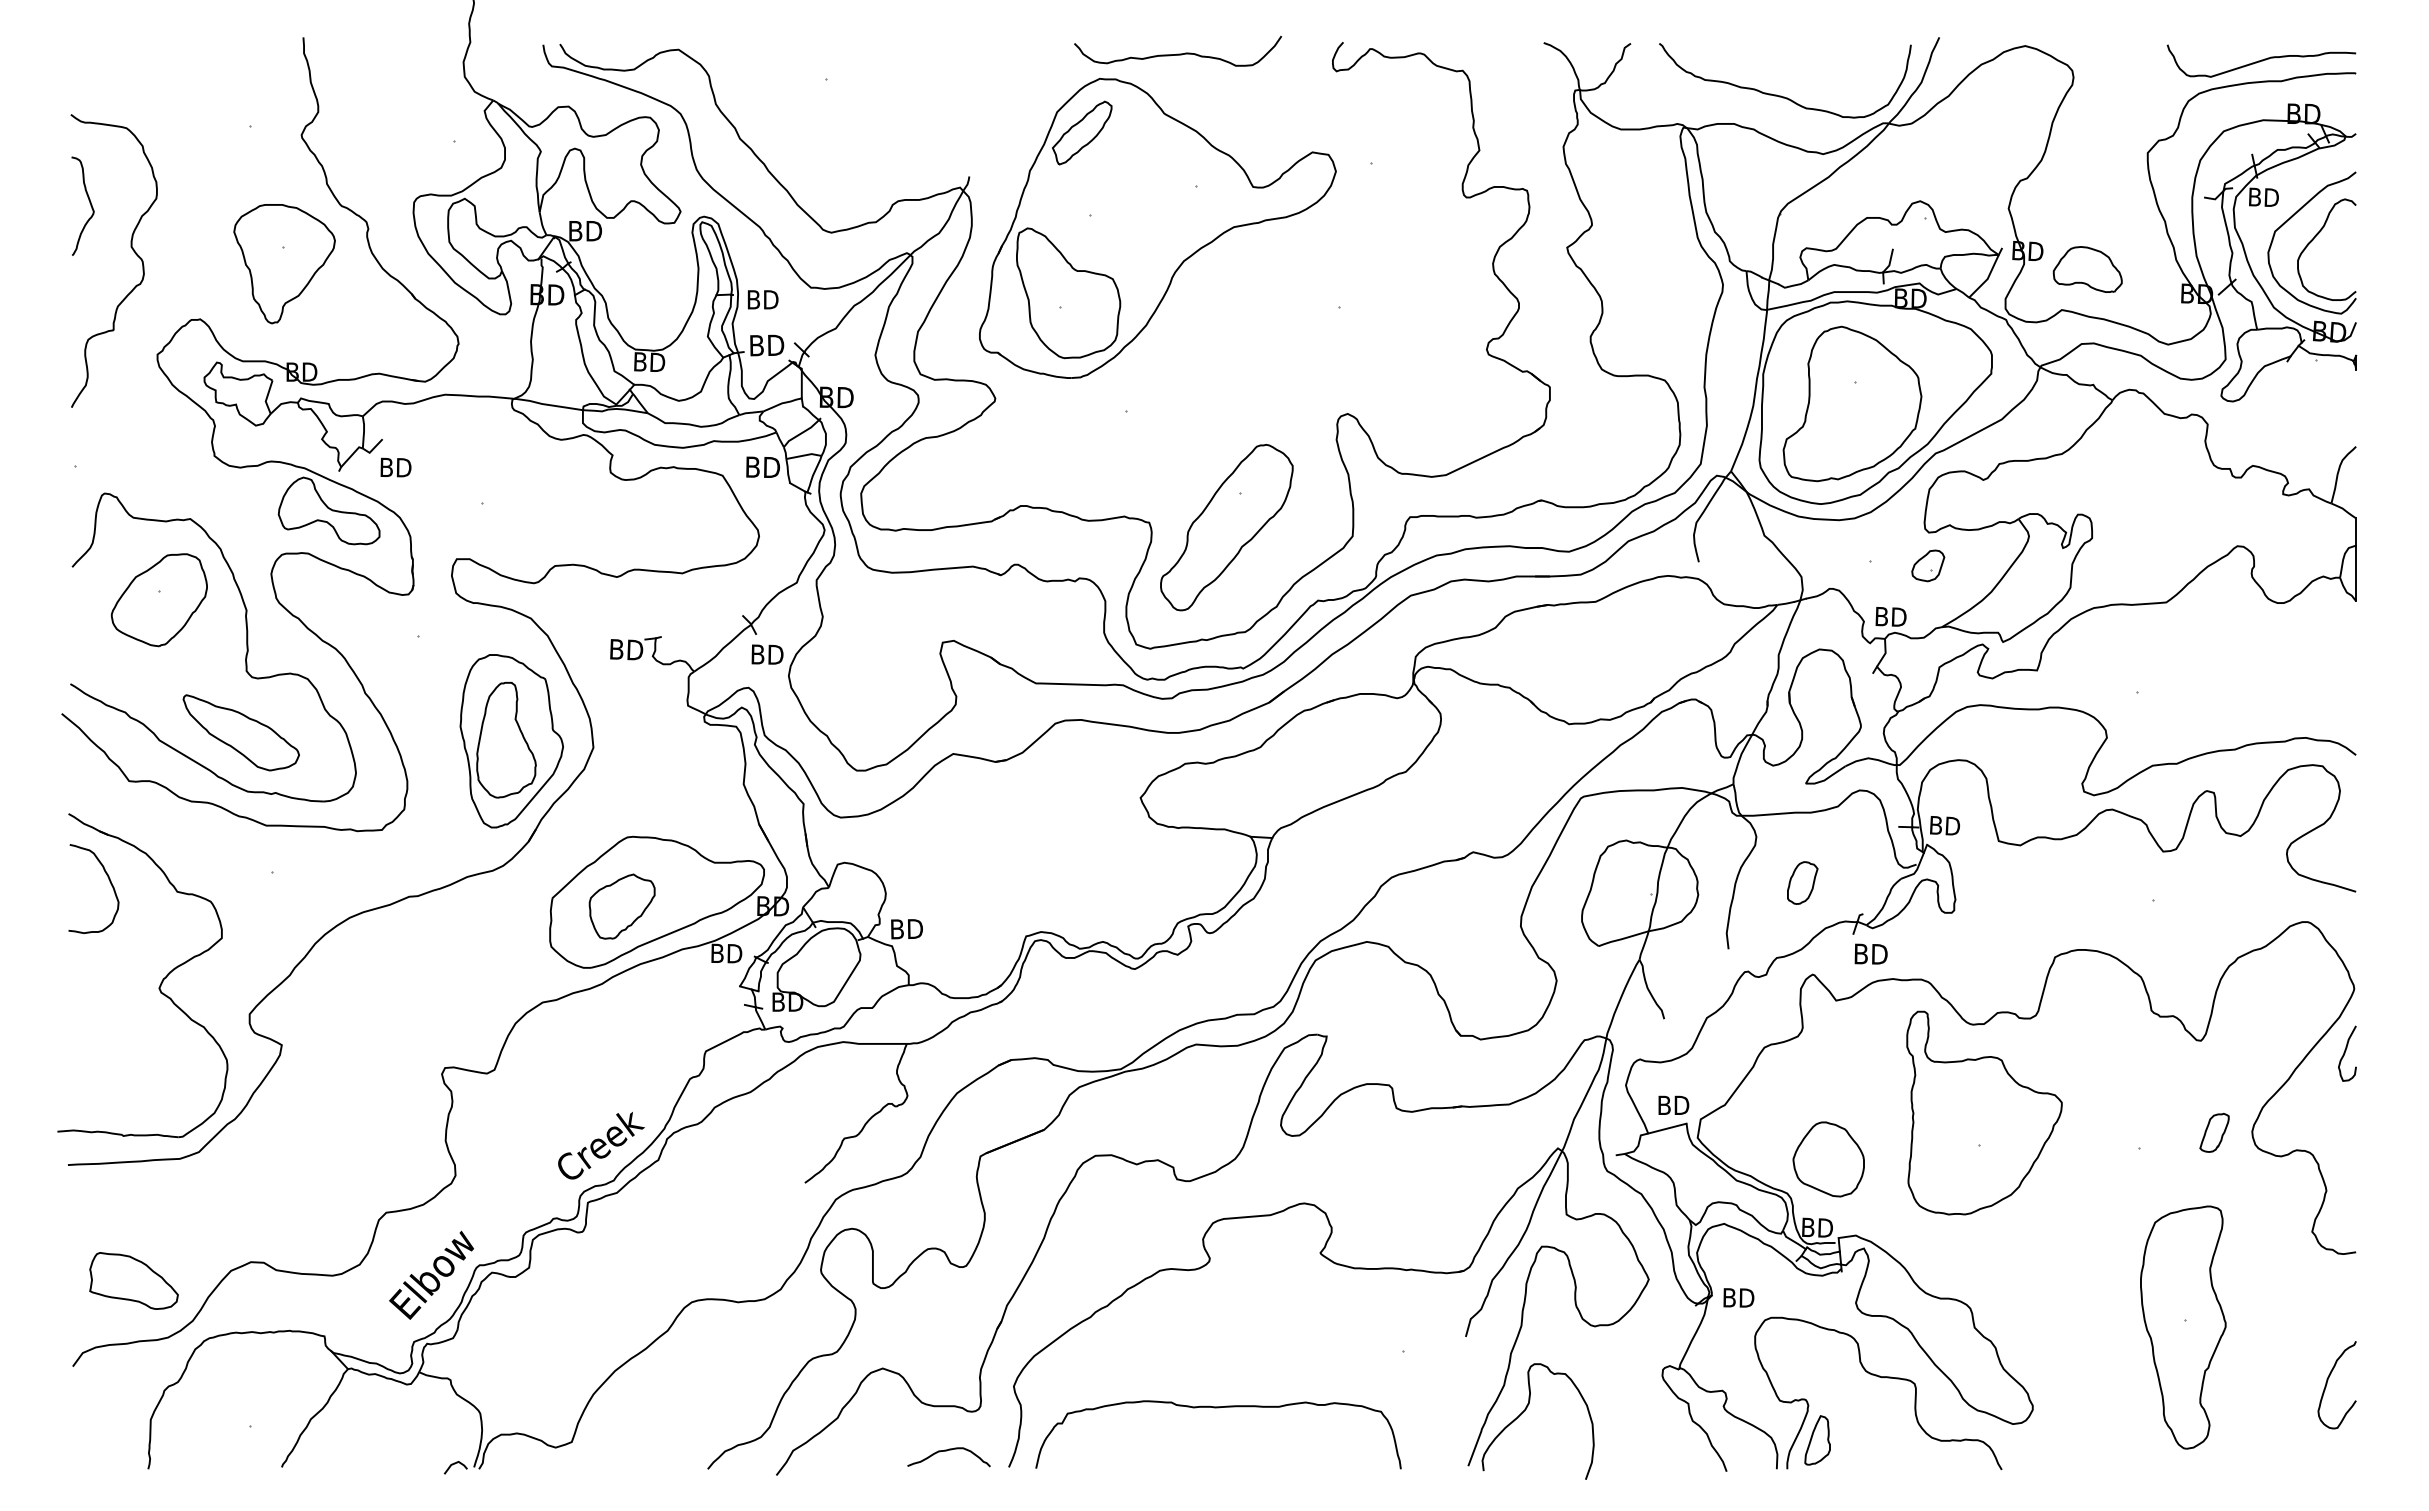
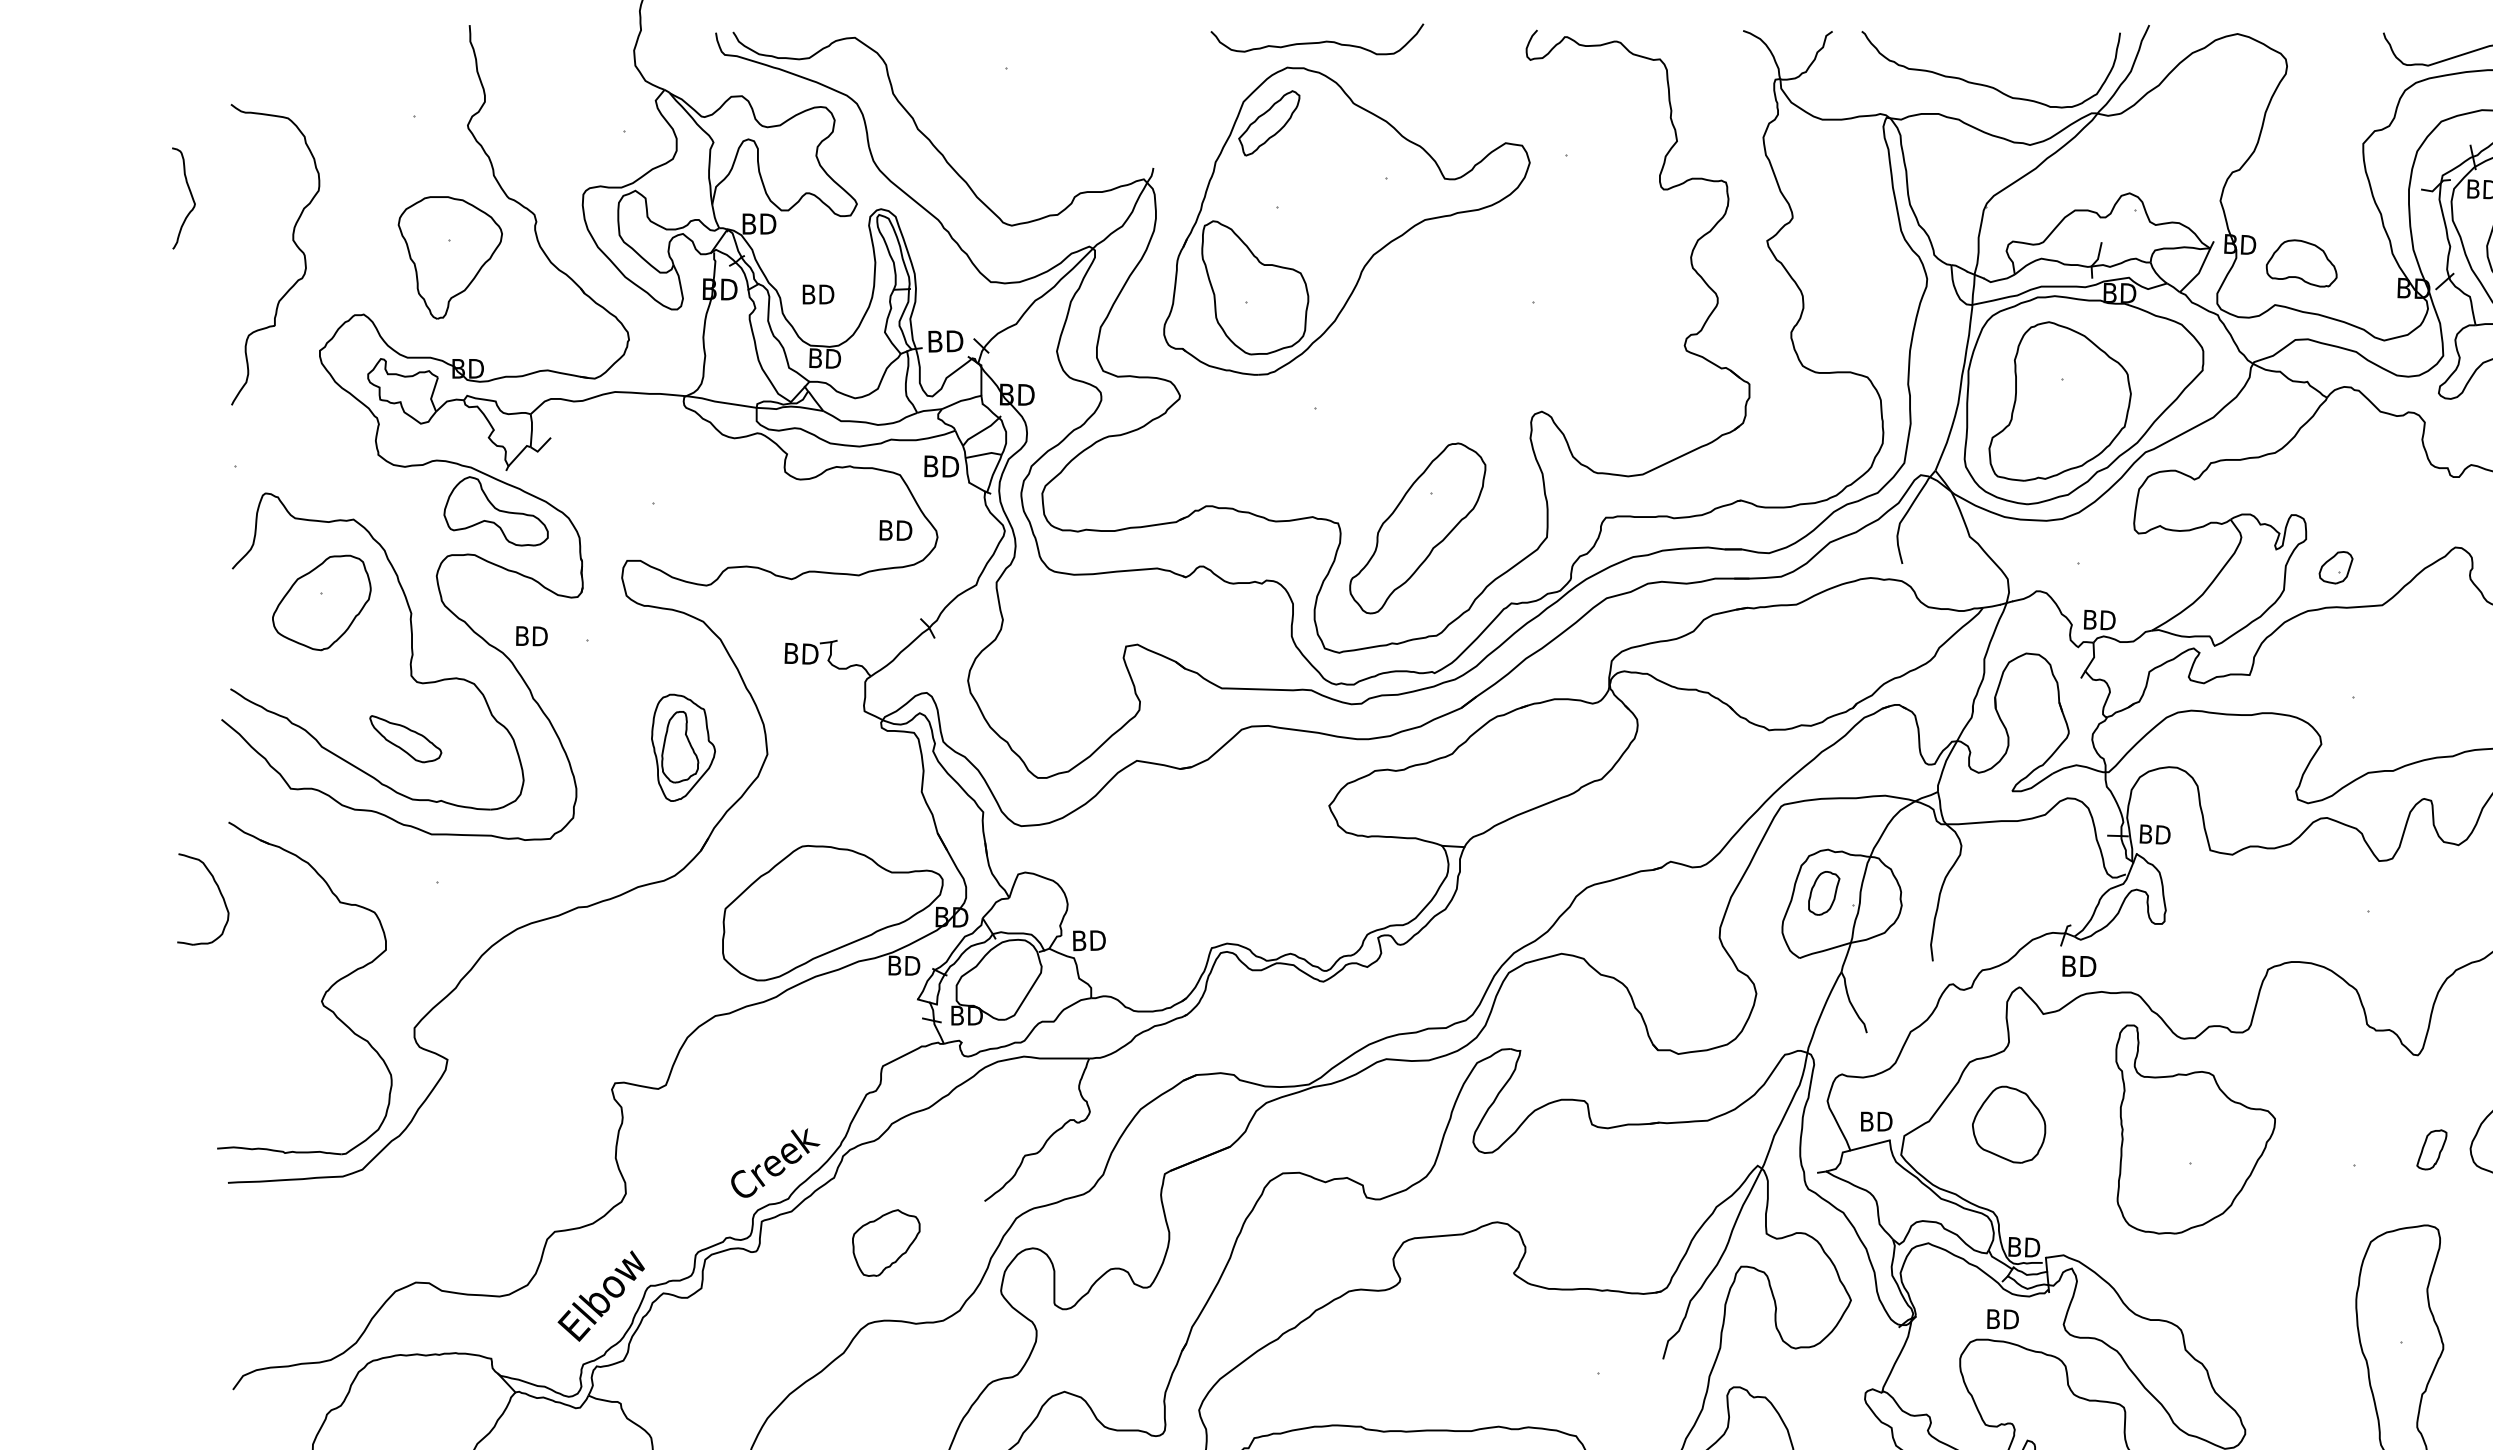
curve: (1178, 53) -> (1317, 41), moved
curve: (89, 203) -> (190, 195), moved
text: (763, 299) -> (818, 294), moved
text: (395, 467) -> (531, 636), moved
part: (1928, 565) -> (2336, 567), moved
text: (767, 654) -> (895, 530), moved
part: (240, 732) -> (405, 738), size x0.6
part: (511, 741) -> (683, 748), size x0.6
part: (109, 881) -> (219, 891), moved
part: (1802, 882) -> (1823, 892), moved
part: (621, 906) -> (885, 1242), moved
part: (1828, 1159) -> (2008, 1124), moved
part: (133, 1280) -> (295, 1301), removed
text: (1738, 1297) -> (2002, 1318), moved

